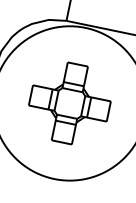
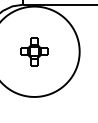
part: (69, 102) -> (34, 51), size x0.6

